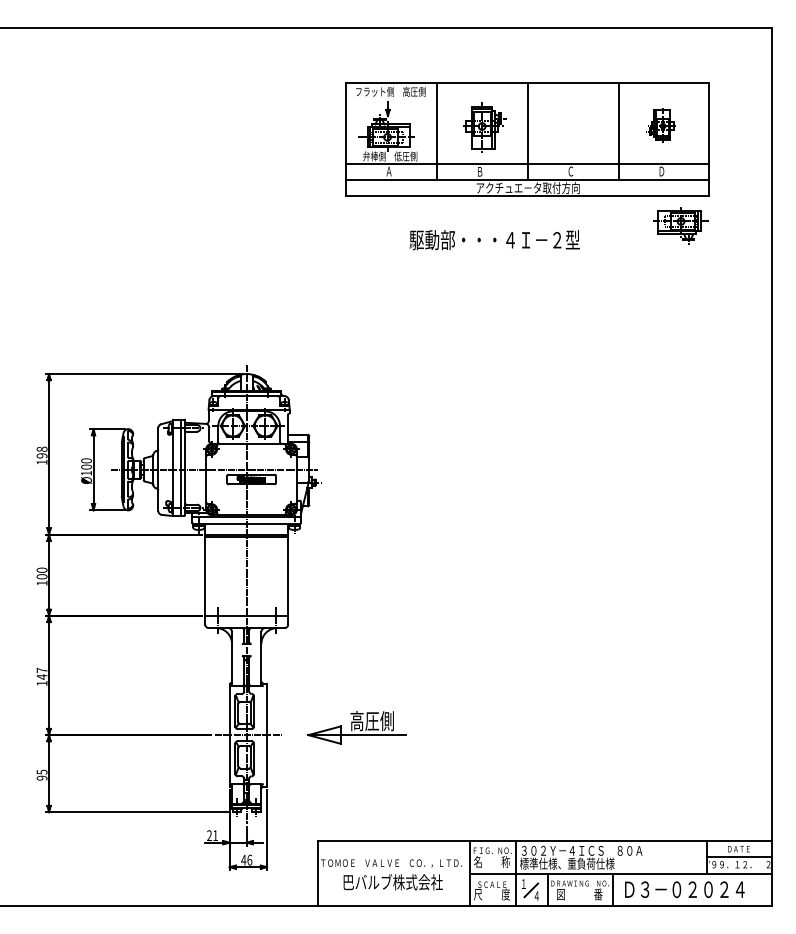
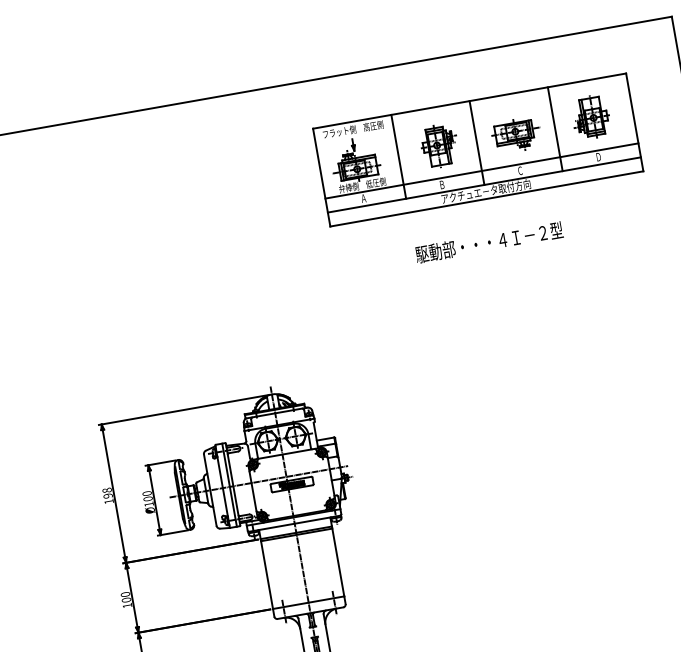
part: (660, 125) -> (590, 117), size x1.43
part: (680, 225) -> (515, 135), moved
text: (494, 240) -> (489, 242), moved

